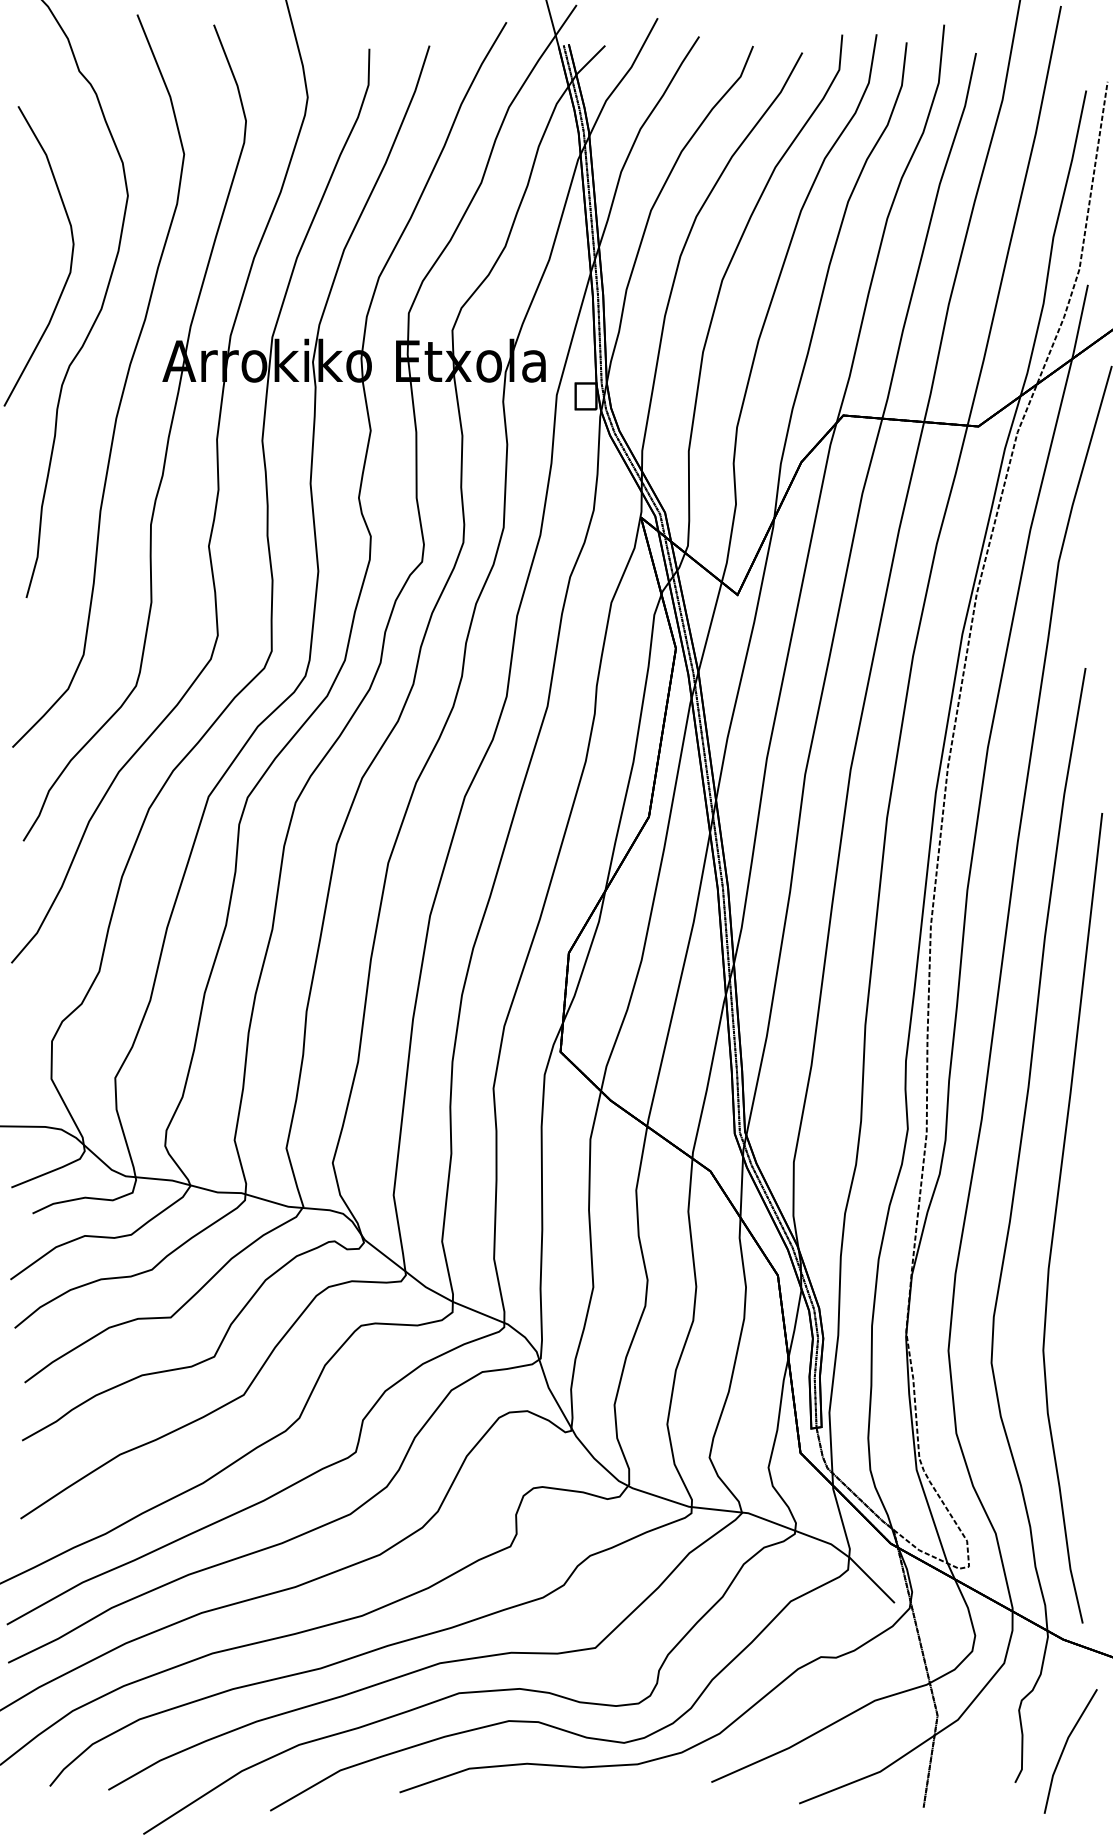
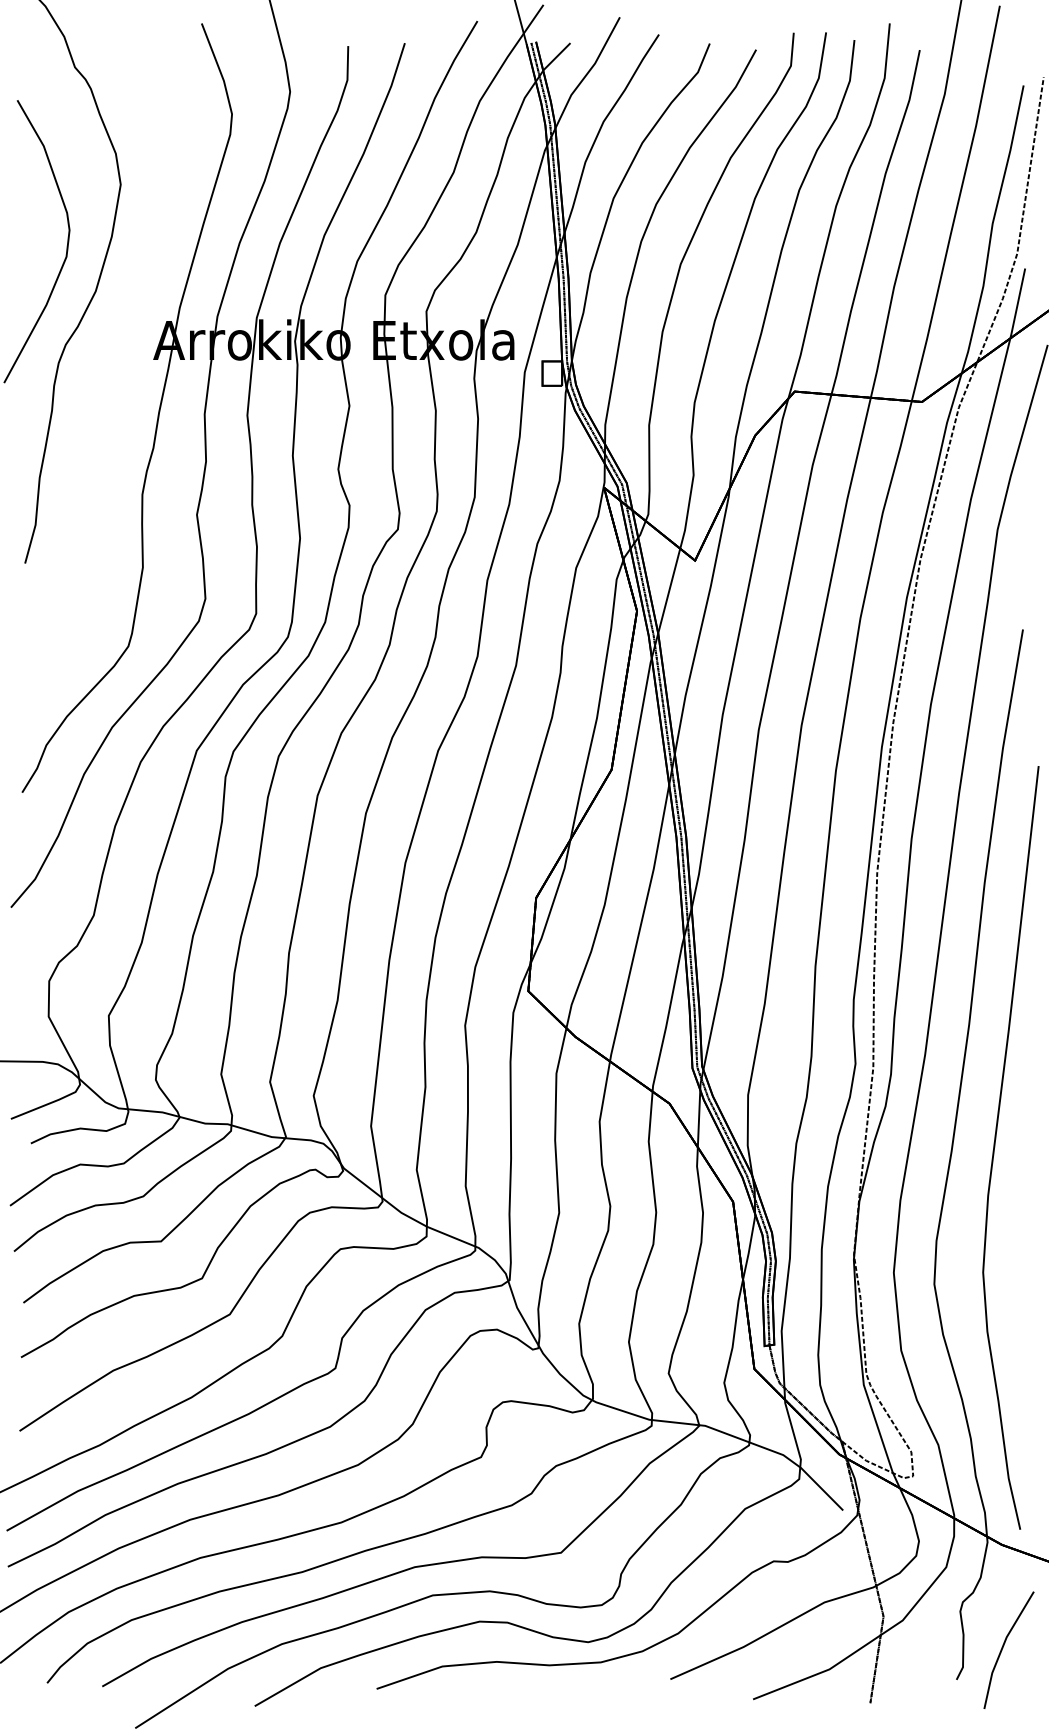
curve: (123, 385) -> (116, 363), removed

